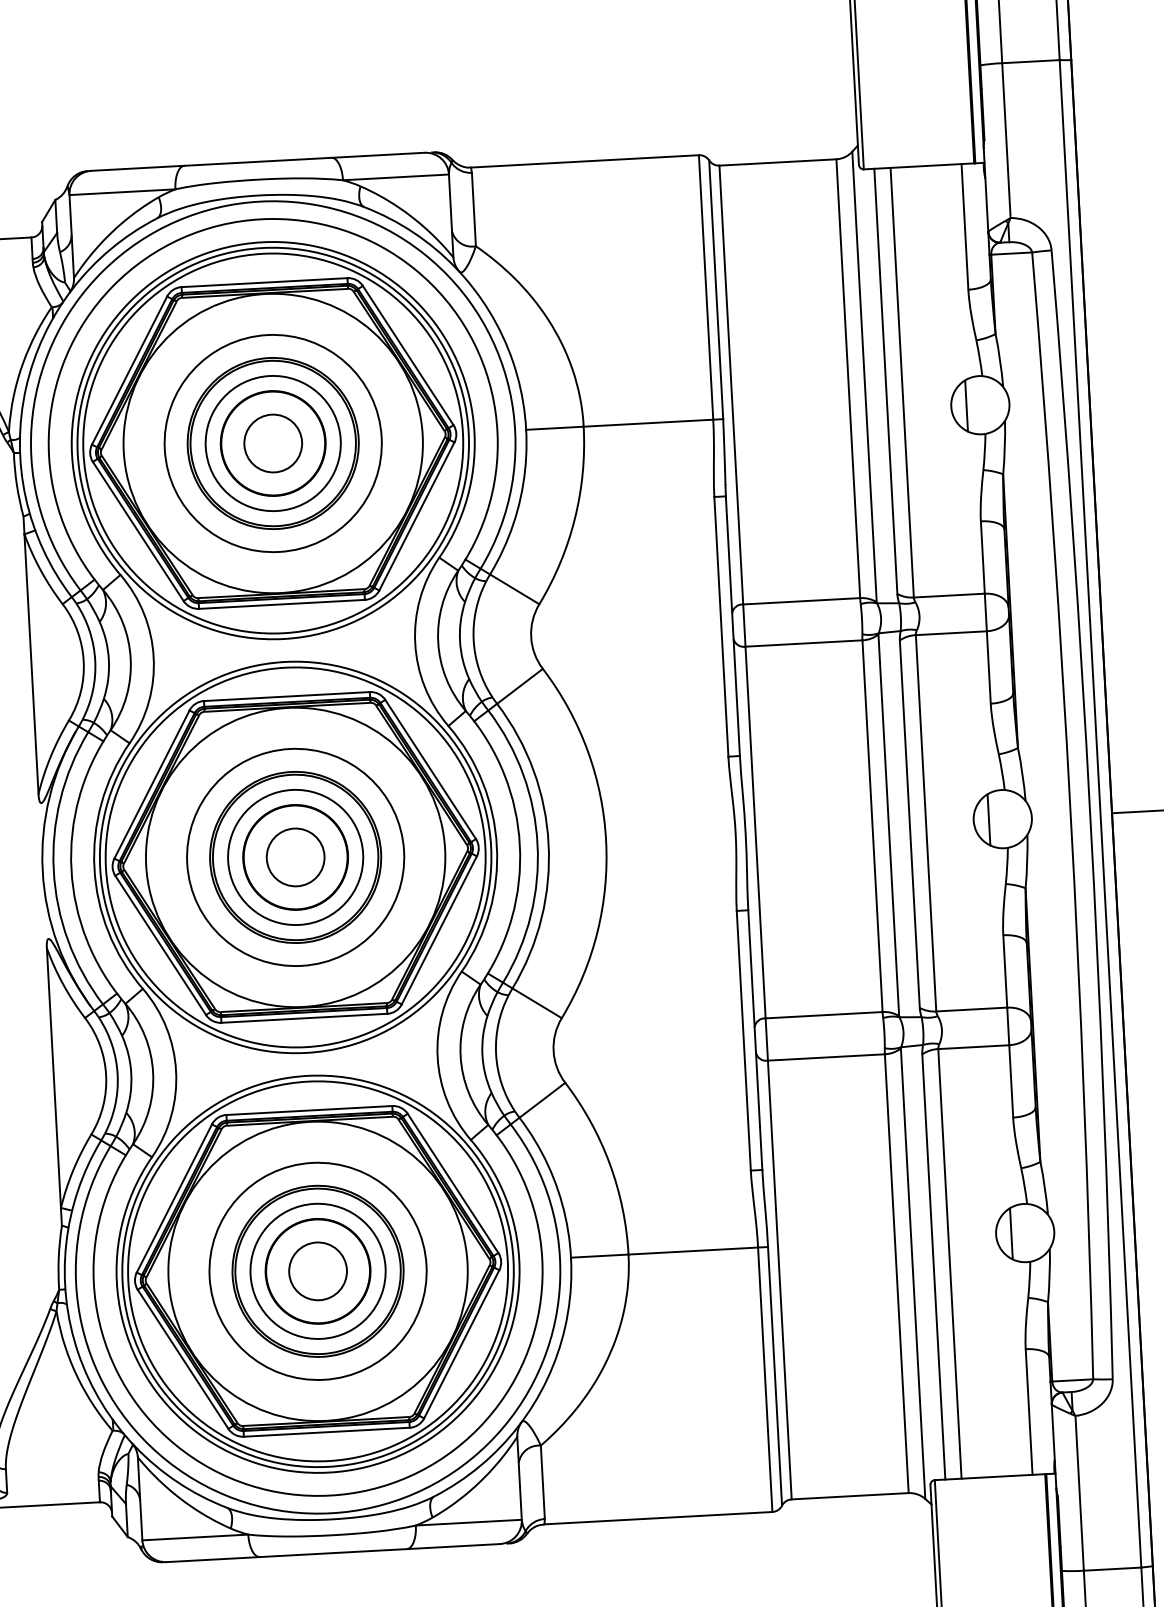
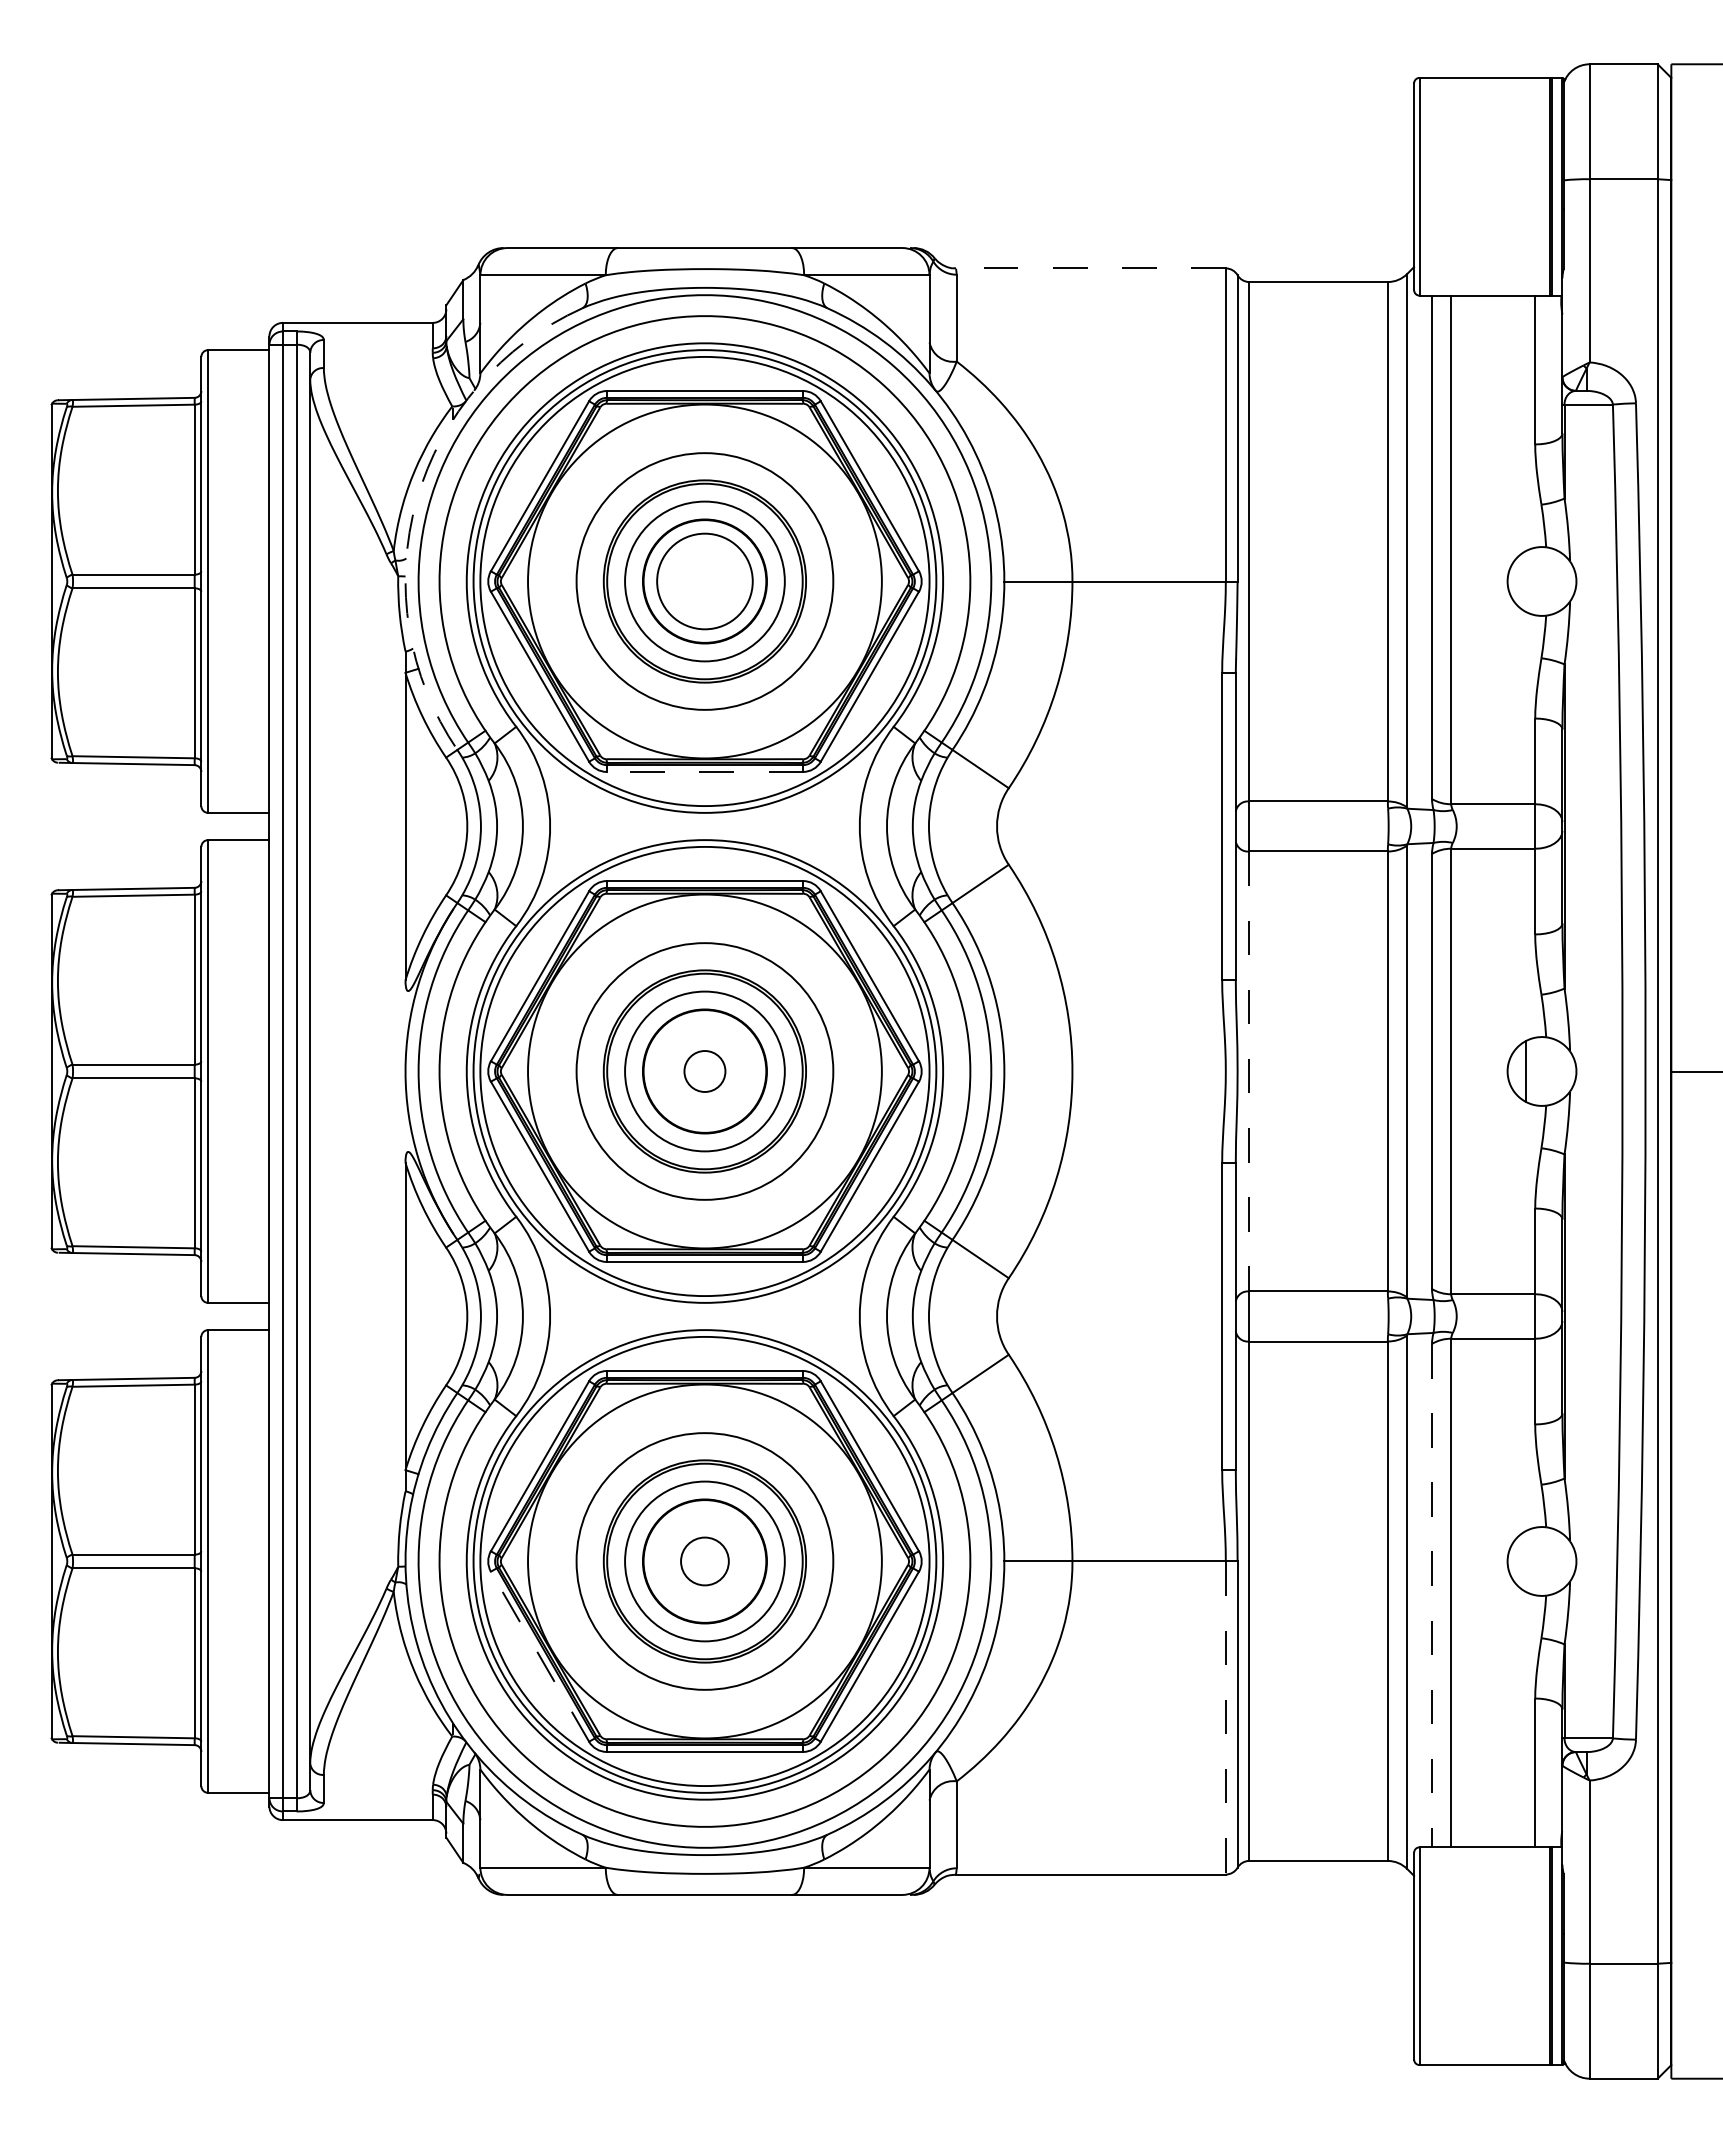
line: (584, 161) -> (1090, 268), solid -> dashed
arc: (25, 388) -> (416, 500), solid -> dashed
line: (966, 405) -> (1525, 581), removed
circle: (272, 443) -> (704, 581), size x1.4
line: (281, 604) -> (704, 771), solid -> dashed
line: (755, 832) -> (1249, 1071), solid -> dashed
circle: (295, 857) -> (704, 1071), size x0.6
line: (1011, 1233) -> (1525, 1561), removed
line: (934, 1266) -> (1432, 1595), solid -> dashed
circle: (317, 1271) -> (704, 1561), size x0.7
line: (182, 1359) -> (539, 1656), solid -> dashed
line: (764, 1380) -> (1225, 1718), solid -> dashed

